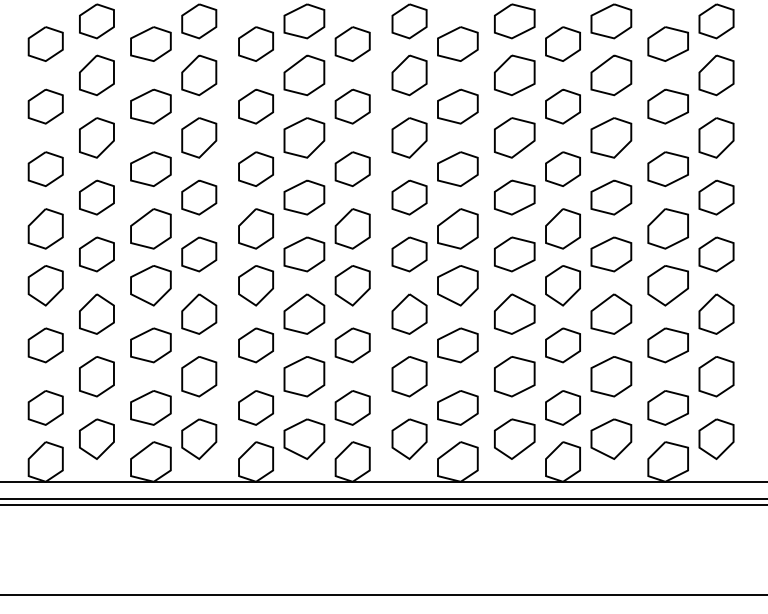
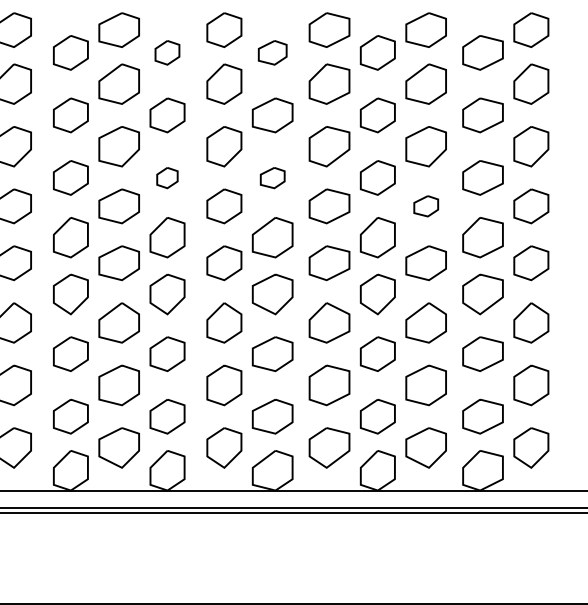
part: (352, 43) -> (167, 52), size x0.7
part: (457, 43) -> (272, 52), size x0.7
part: (352, 169) -> (167, 178), size x0.6
part: (457, 169) -> (272, 178), size x0.6
part: (611, 197) -> (426, 206), size x0.6

